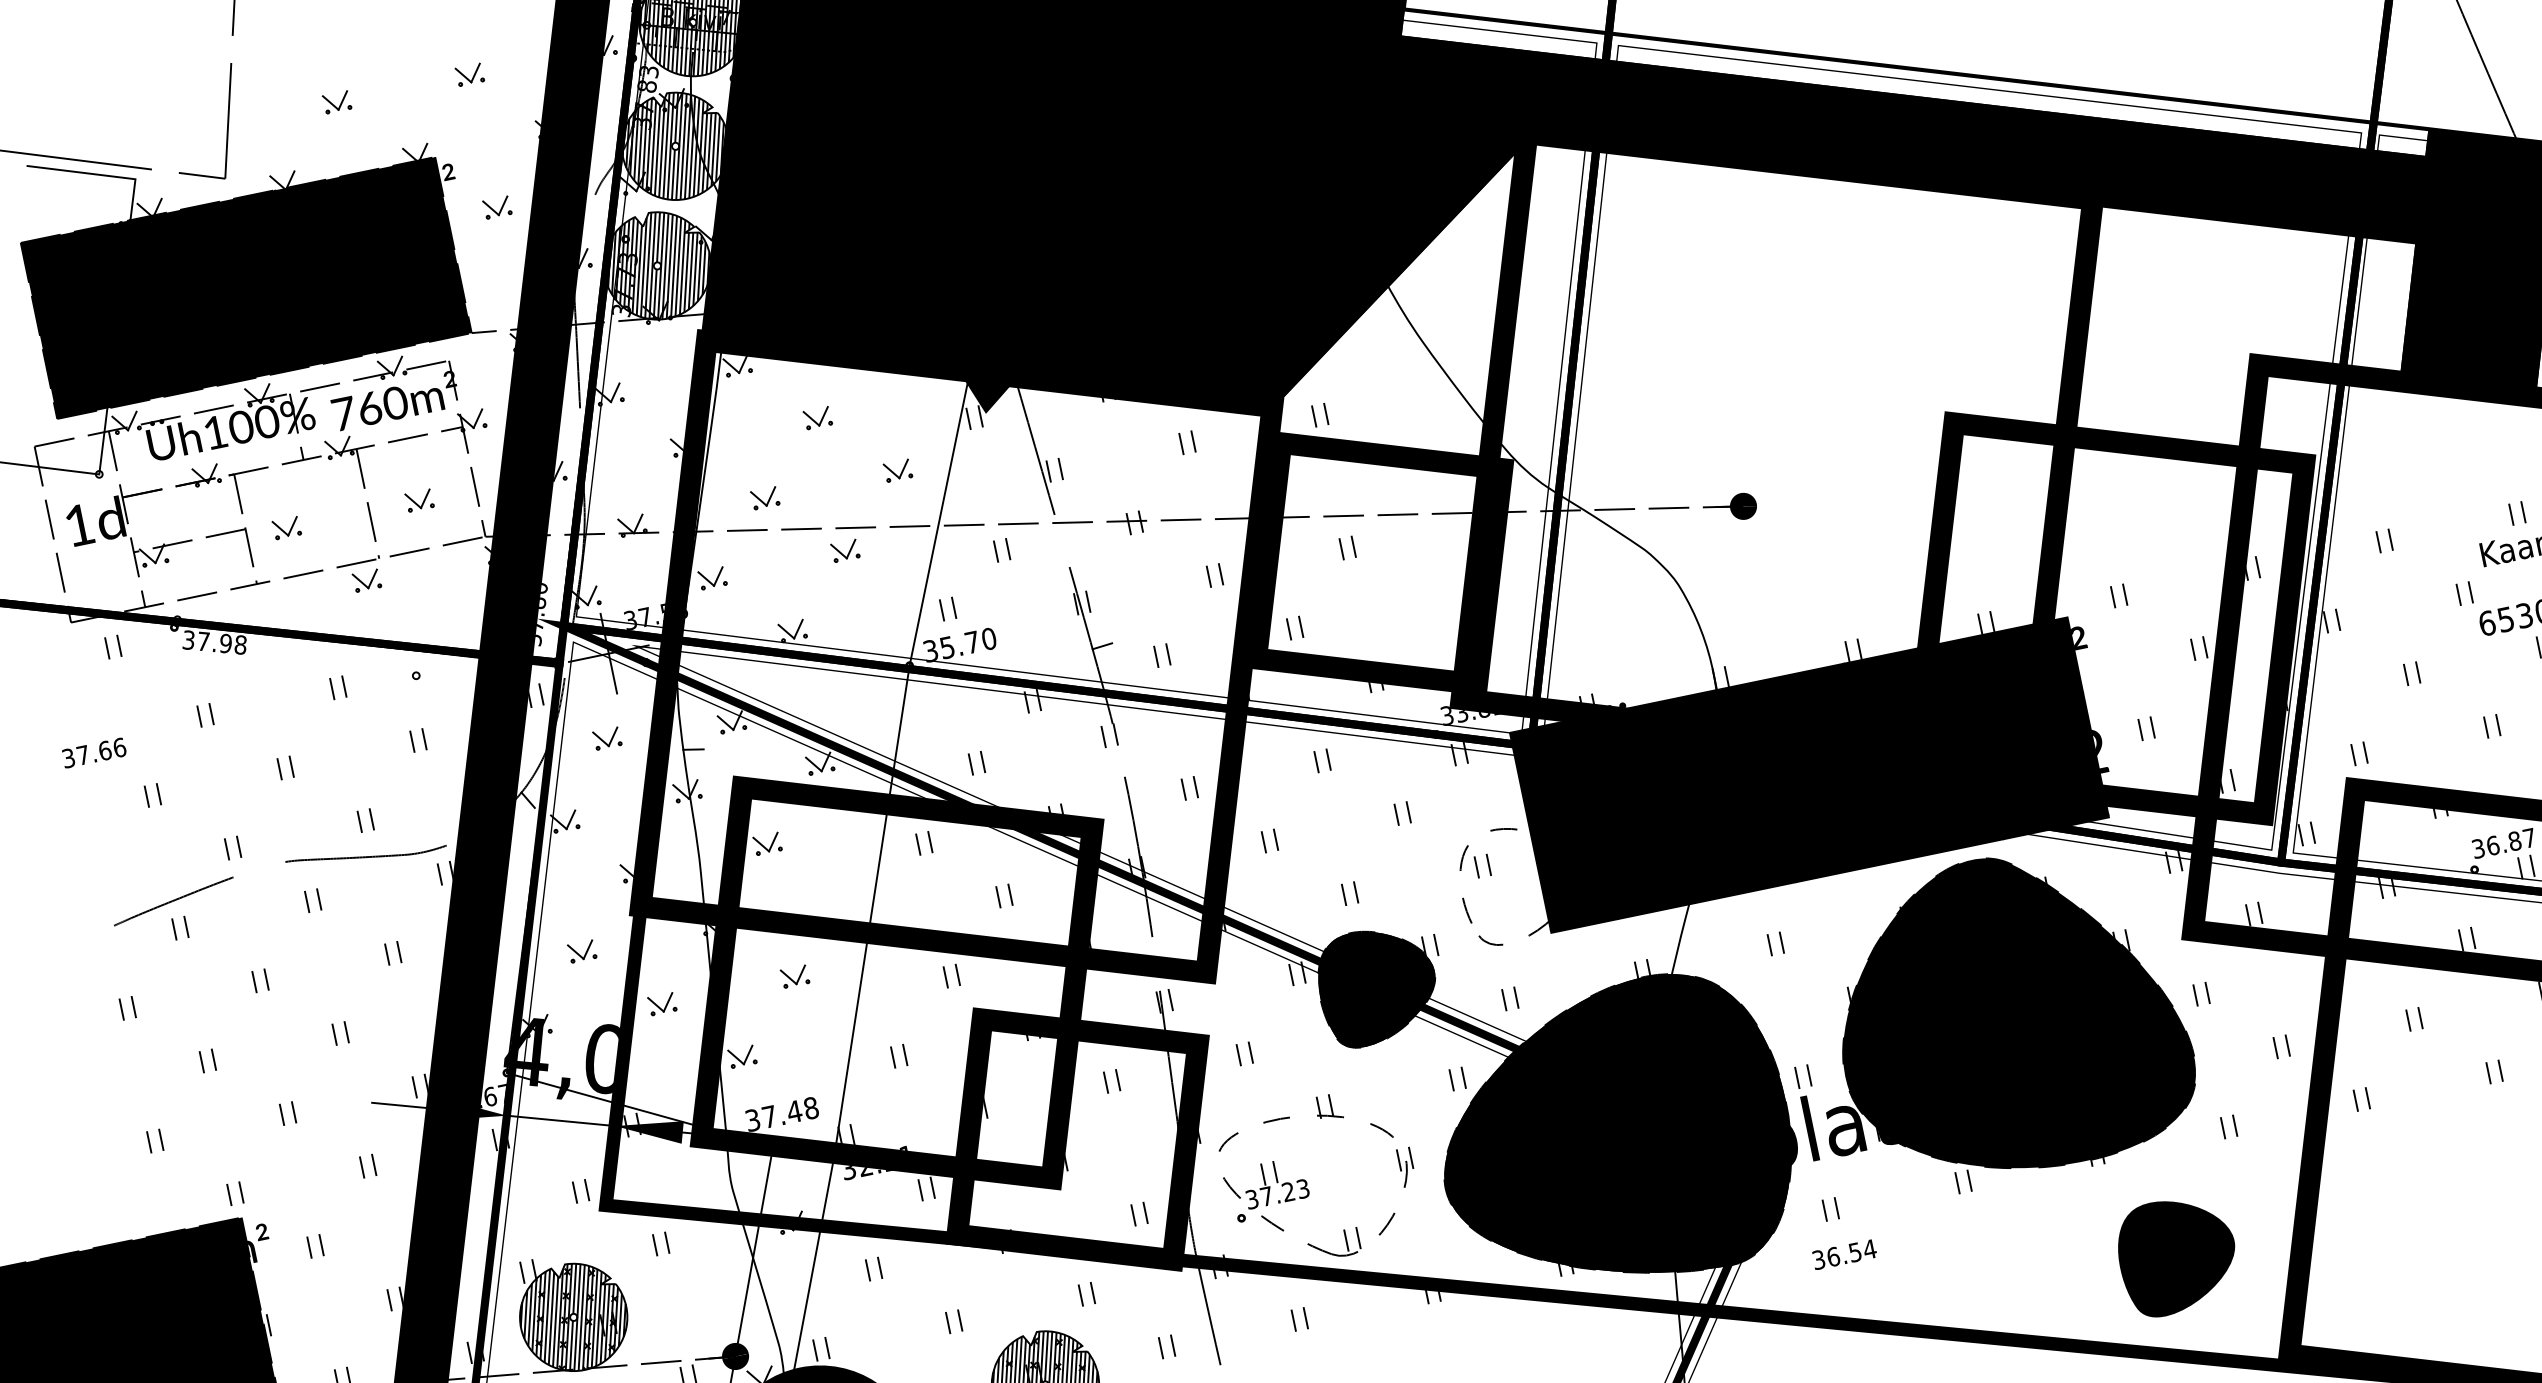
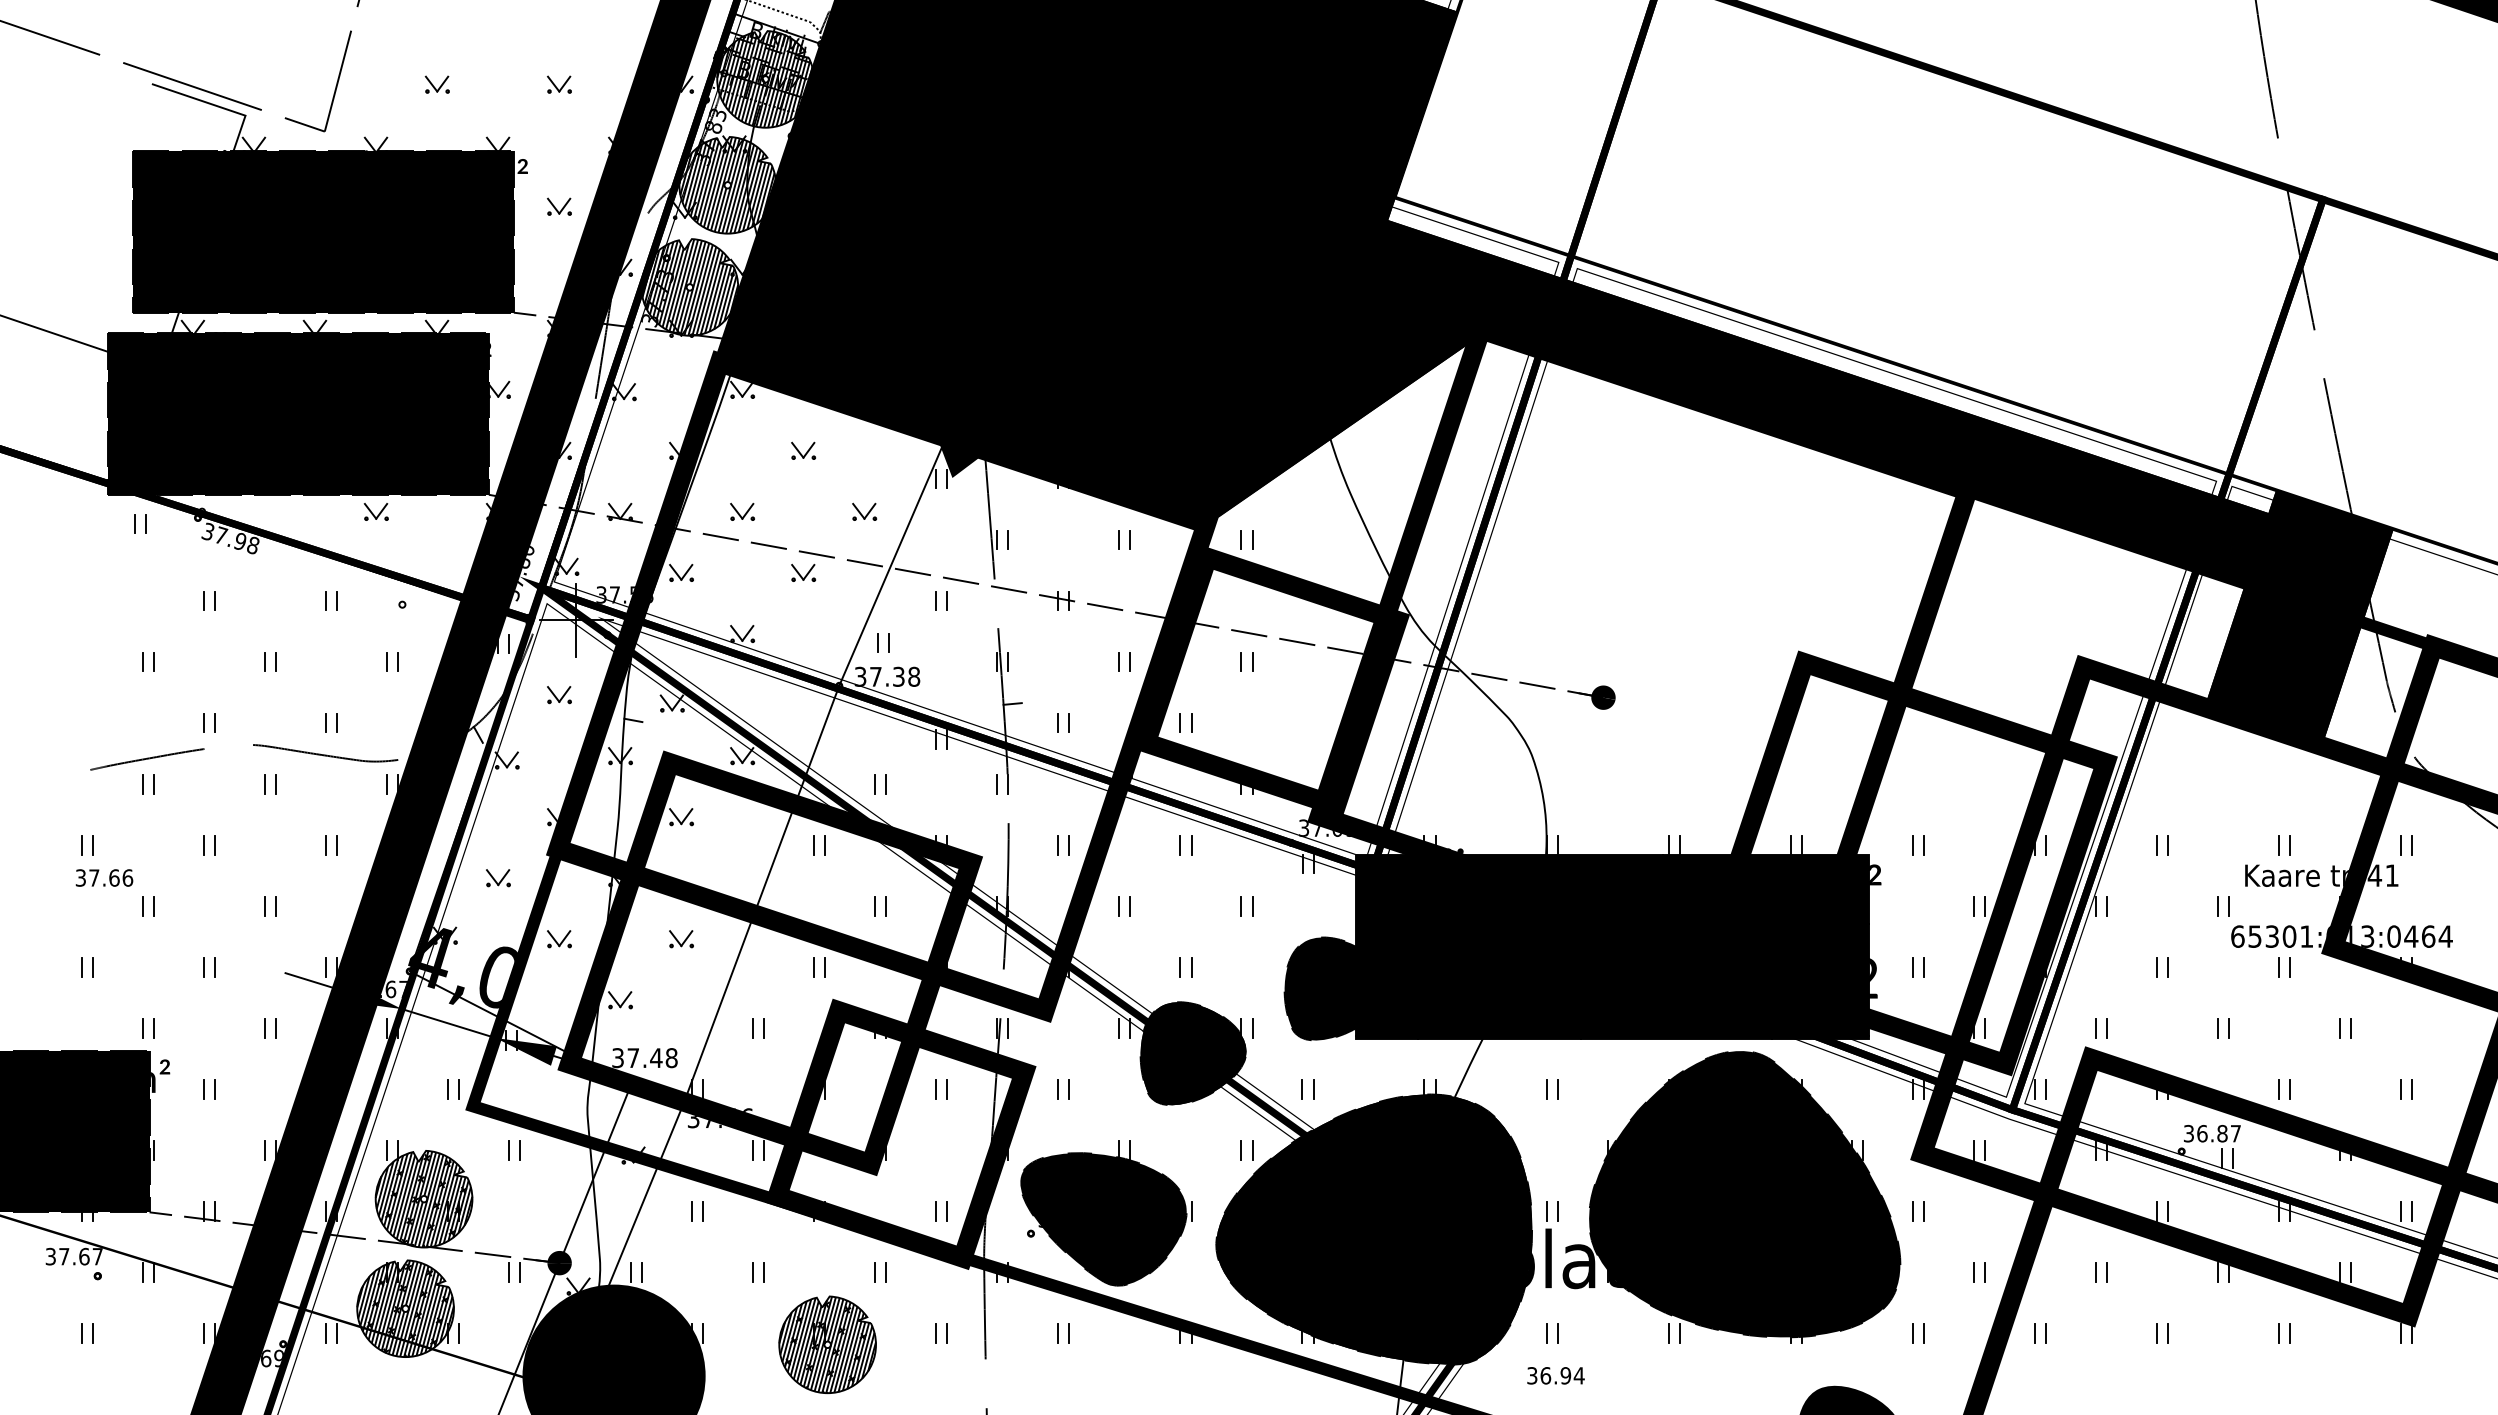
fill: (259, 491) -> (297, 413), added
text: (968, 642) -> (895, 676), 35.70 -> 37.38
text: (1476, 713) -> (1330, 831), 33.82 -> 37.09
text: (94, 752) -> (104, 877), moved
fill: (1519, 882) -> (1337, 988), added
text: (885, 1160) -> (727, 1117), 32.21 -> 37.46
fill: (1317, 1186) -> (1103, 1219), added
text: (1854, 1252) -> (1565, 1375), 36.54 -> 36.94

